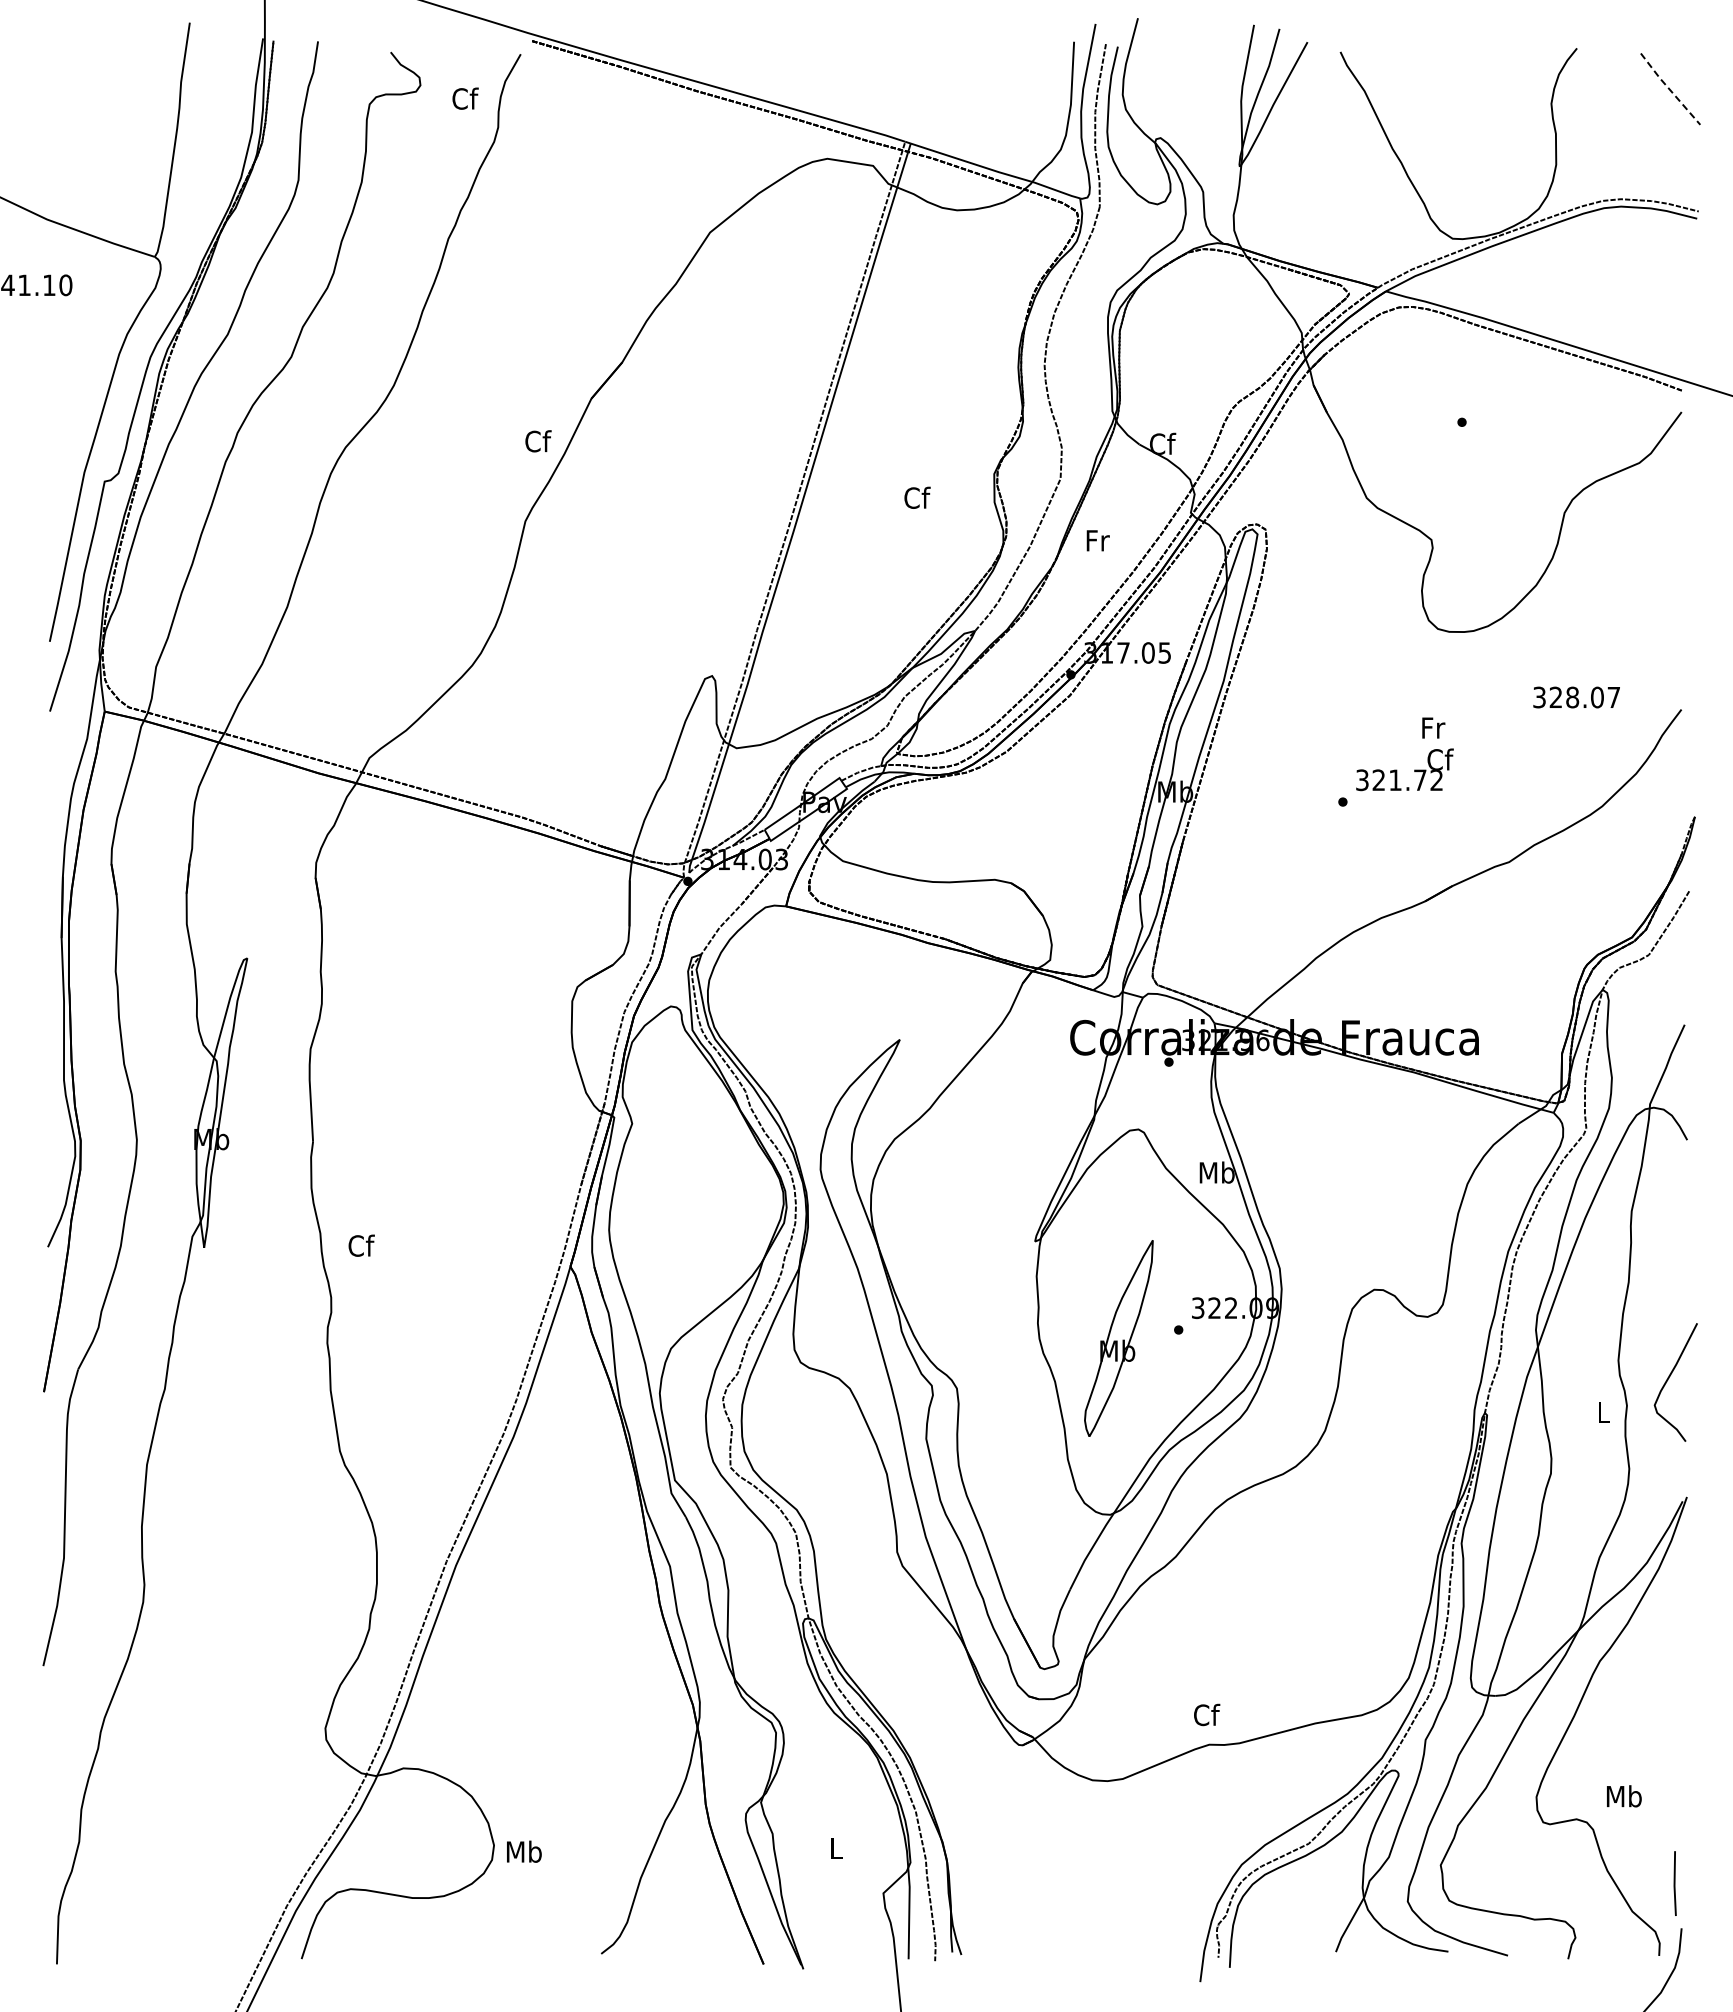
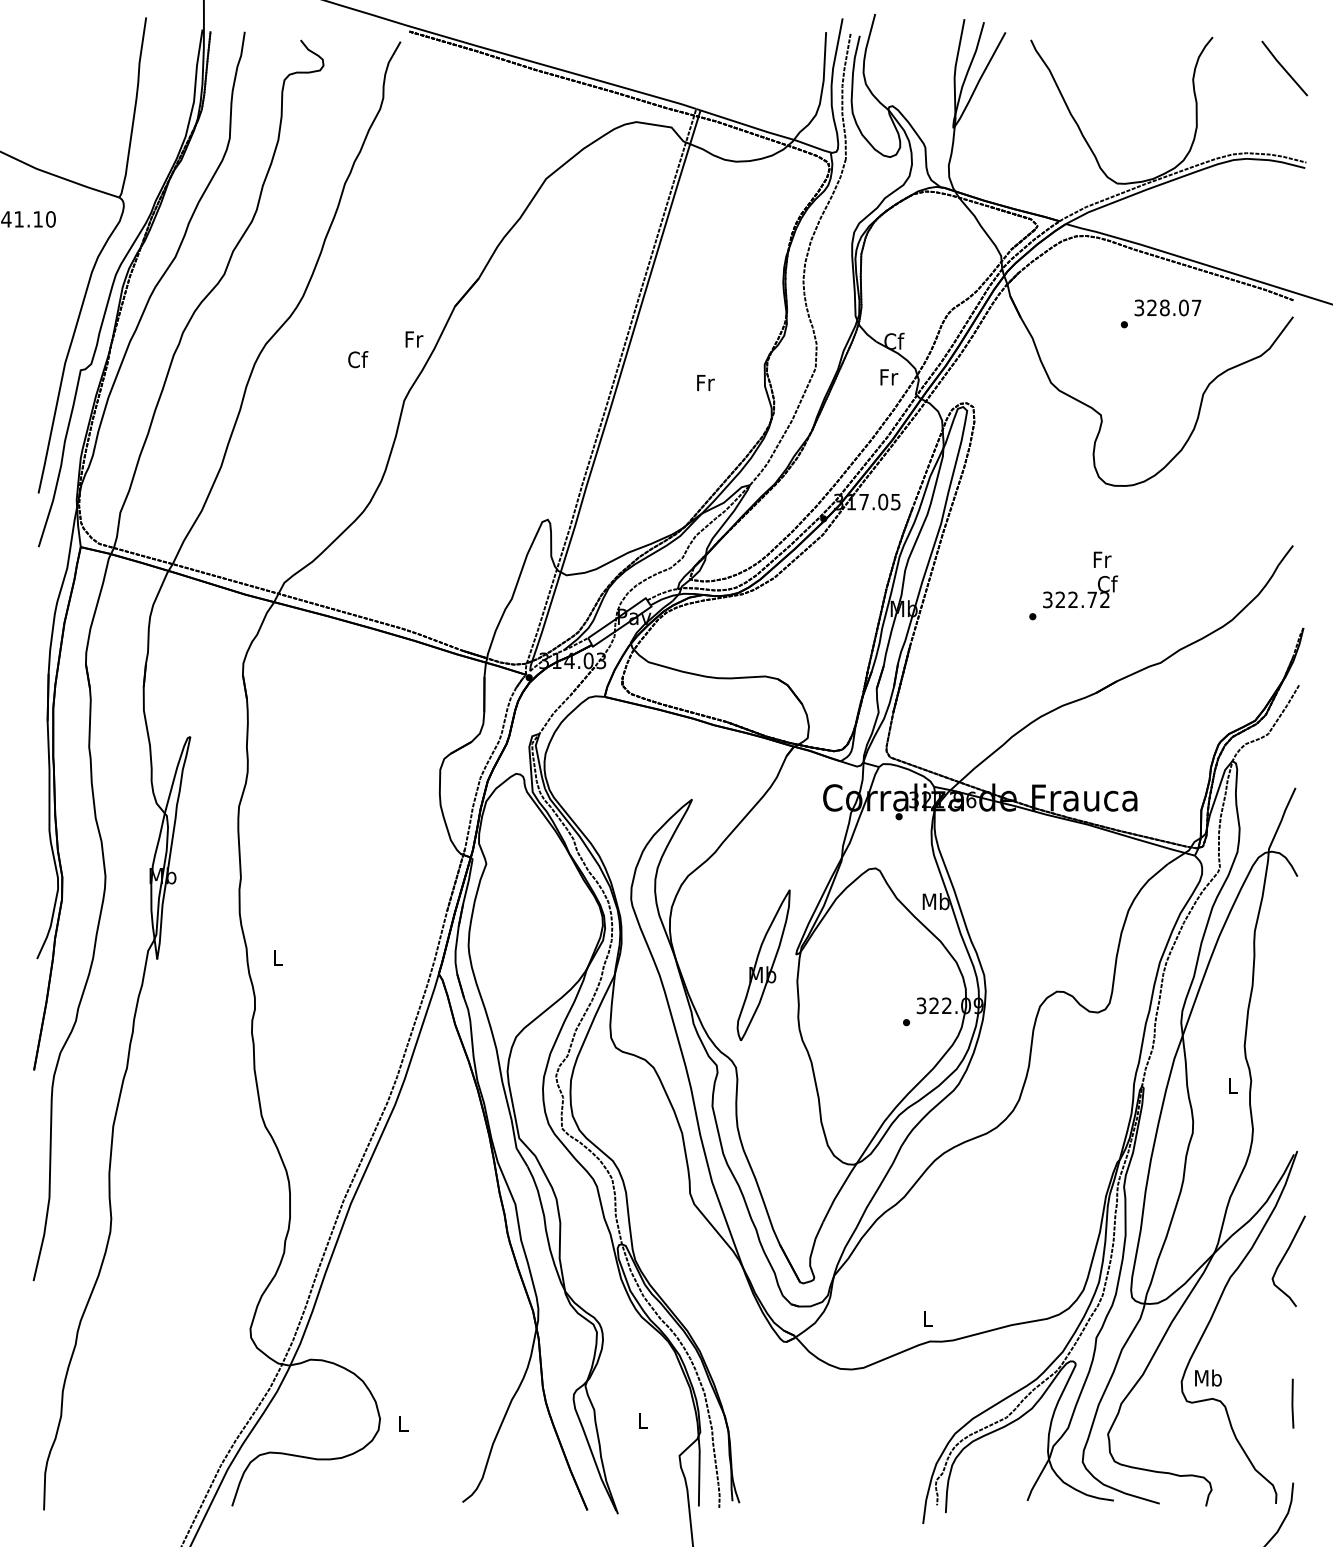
line: (1669, 89) -> (1283, 68), dashed -> solid
text: (465, 98) -> (358, 359), moved
text: (538, 441) -> (414, 339), Cf -> Fr
text: (917, 497) -> (705, 382), Cf -> Fr
text: (1097, 540) -> (888, 377), moved
text: (1576, 697) -> (1167, 307), moved
text: (1395, 779) -> (1073, 599), 321.72 -> 322.72
text: (361, 1245) -> (278, 957), Cf -> L
part: (1118, 1338) -> (763, 965), moved
curve: (1669, 1378) -> (1283, 1258), moved
text: (1207, 1714) -> (928, 1318), Cf -> L
text: (1624, 1796) -> (1208, 1378), moved
text: (524, 1851) -> (403, 1423), Mb -> L
line: (1674, 1883) -> (1292, 1403), moved

